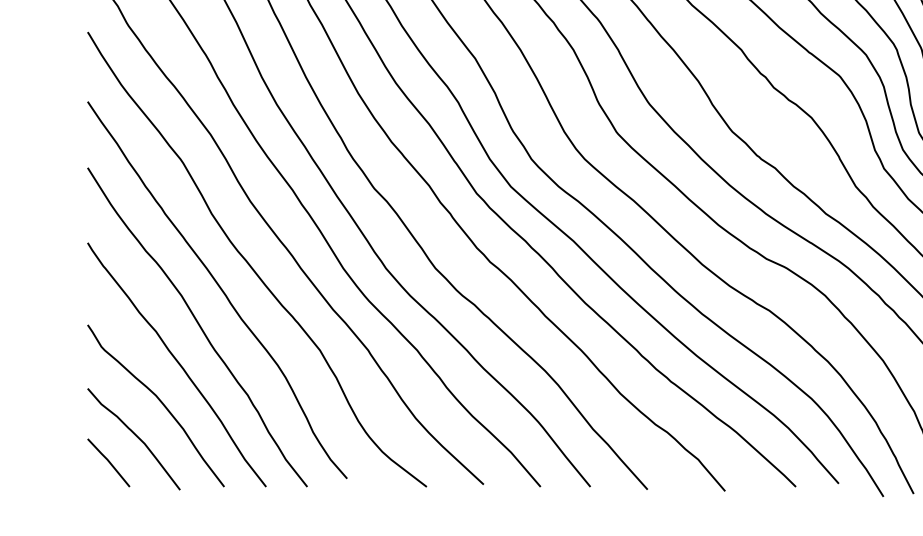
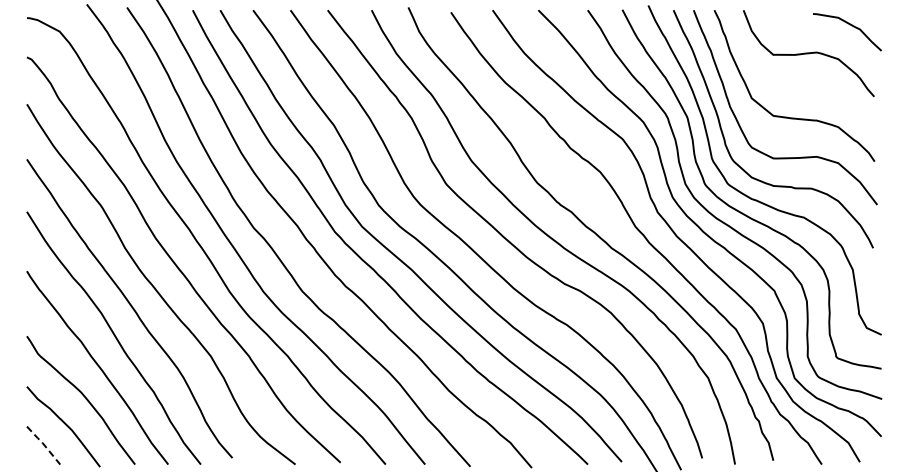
line: (108, 461) -> (43, 444), solid -> dashed

